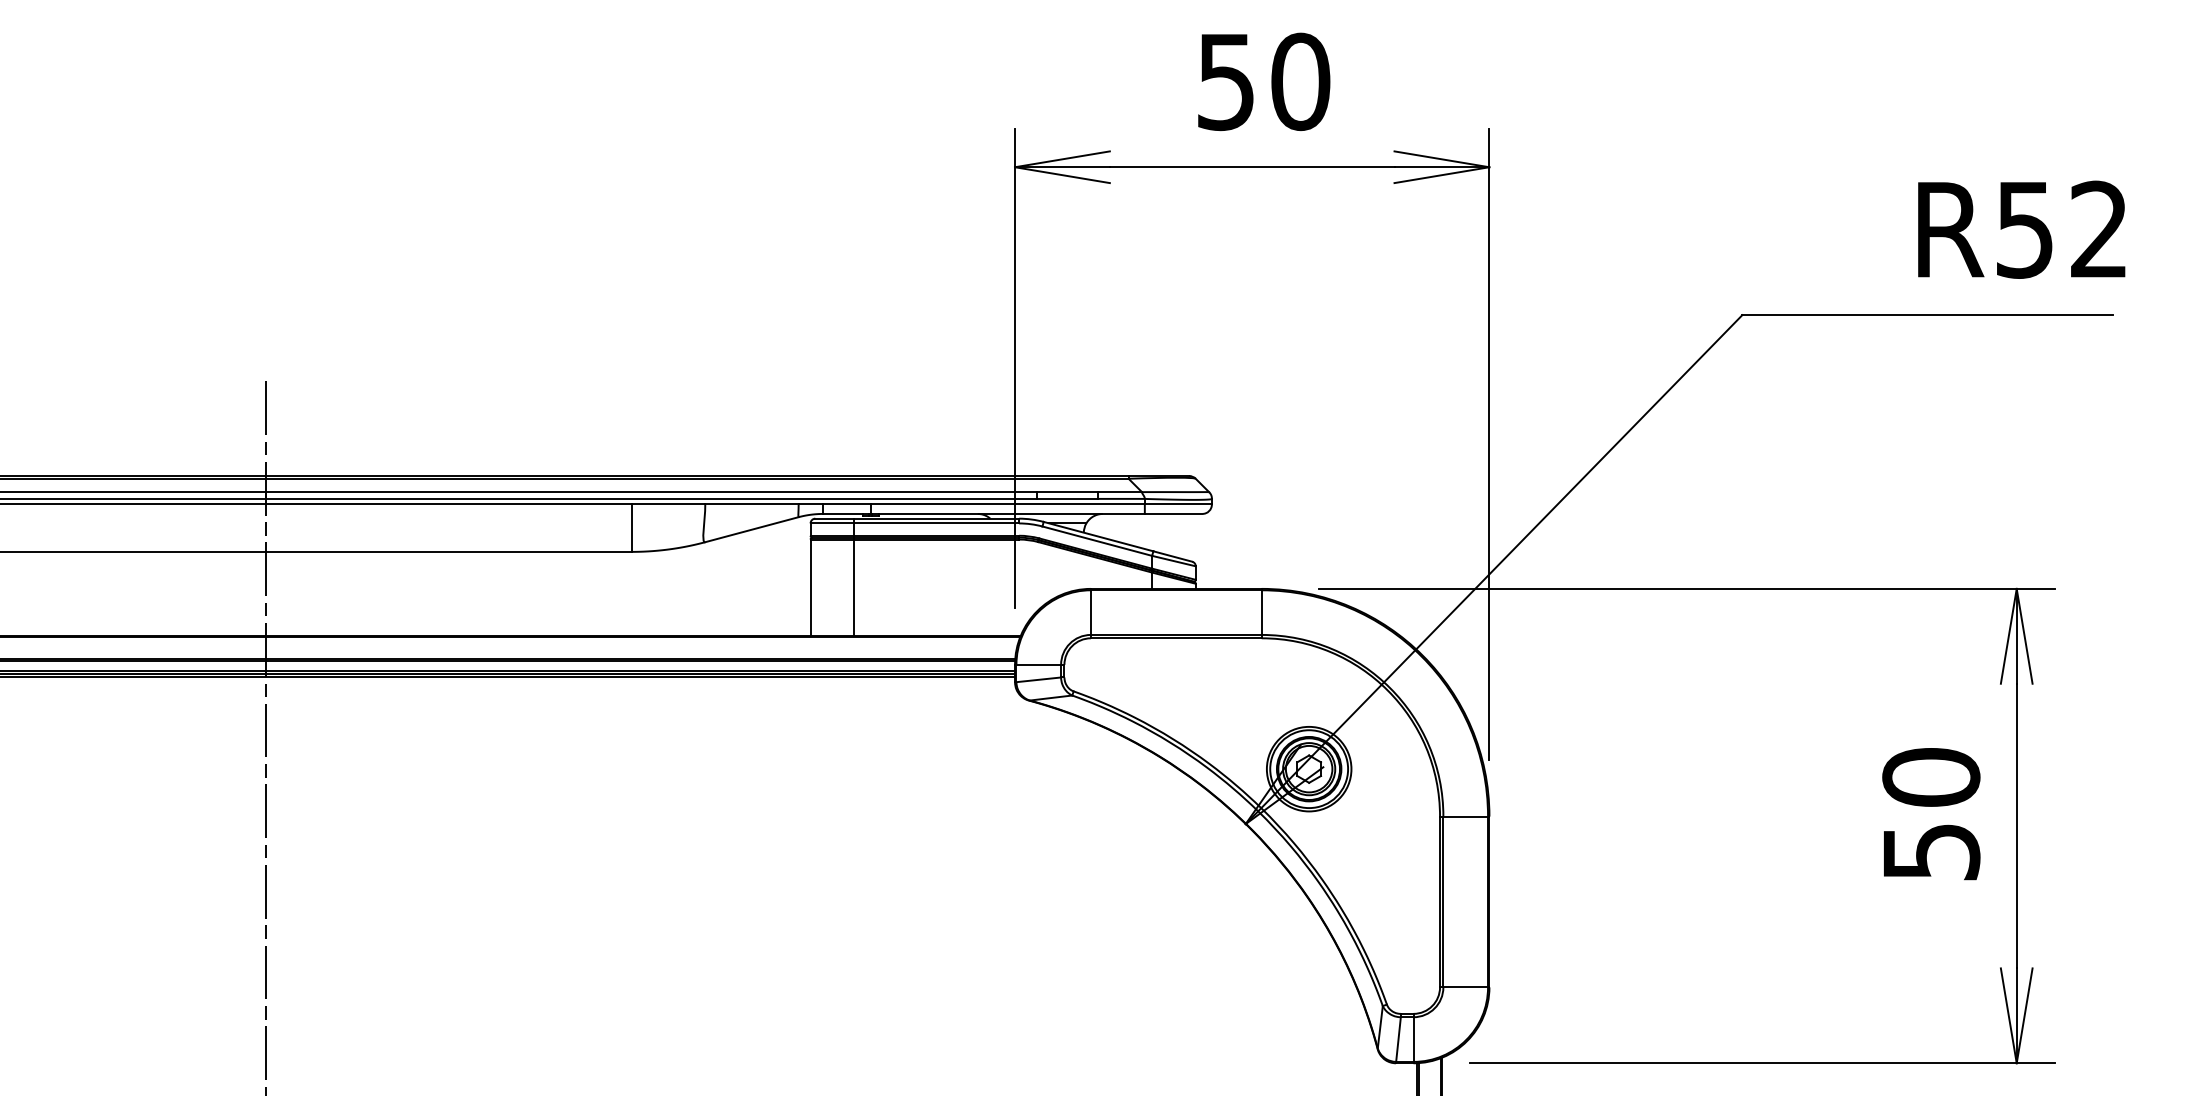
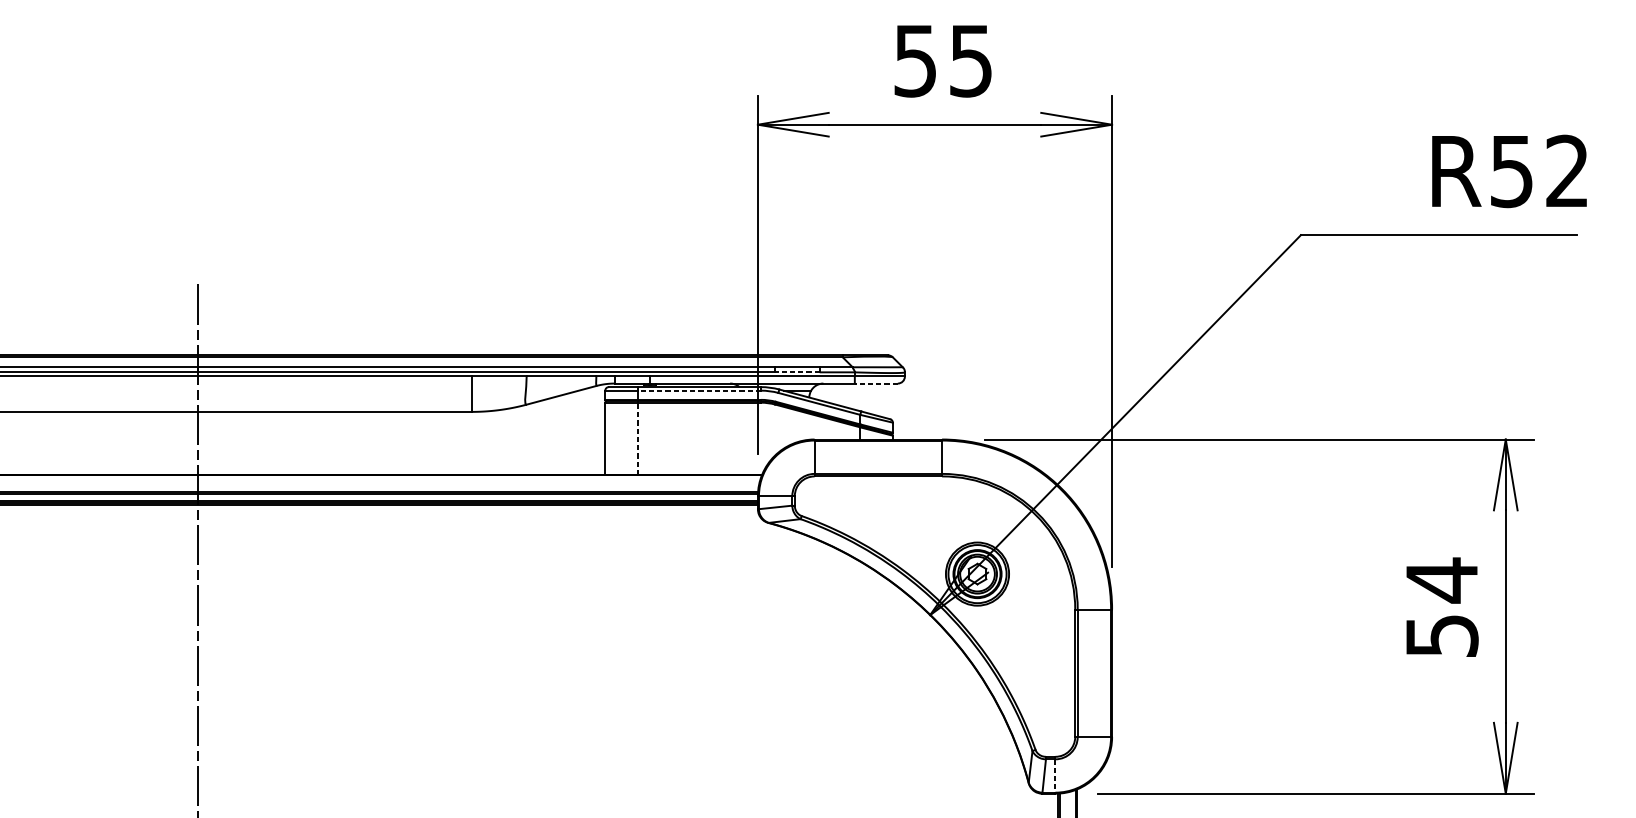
text: (1300, 81) -> (971, 60), 50 -> 55
line: (1067, 498) -> (797, 372), solid -> dashed
line: (1173, 513) -> (876, 383), solid -> dashed
line: (936, 523) -> (699, 390), solid -> dashed
line: (854, 587) -> (638, 438), solid -> dashed
text: (1931, 777) -> (1442, 580), 50 -> 54
line: (1413, 1040) -> (1055, 776), solid -> dashed

